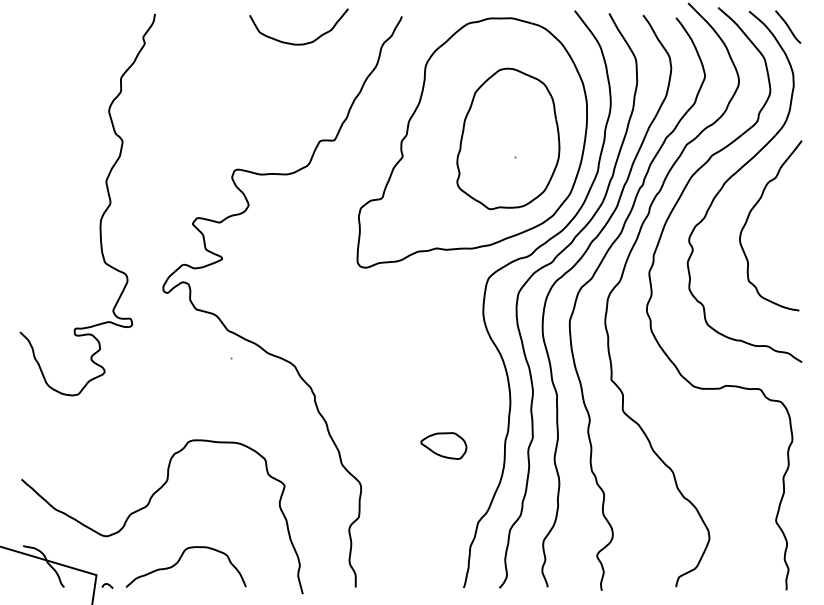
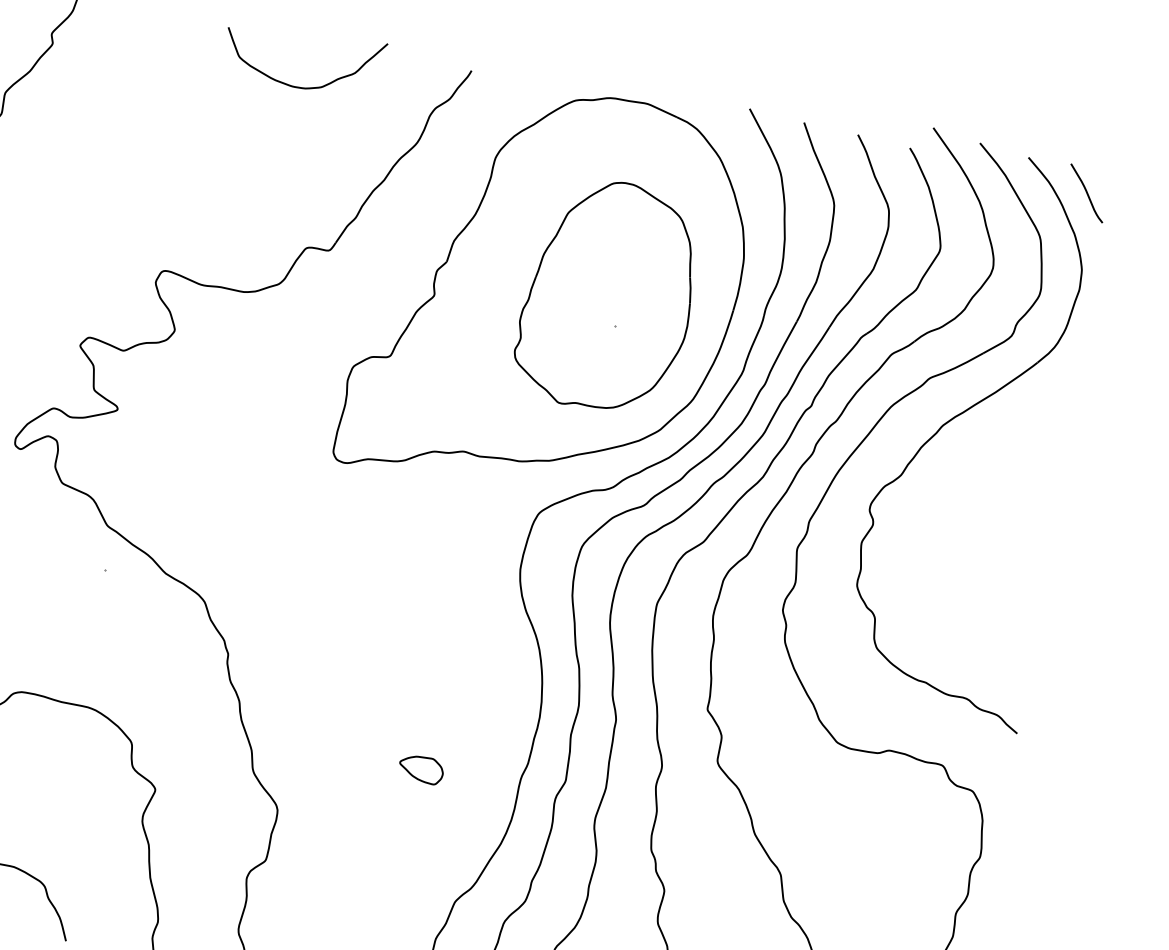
curve: (748, 219) -> (970, 490), removed
part: (443, 445) -> (420, 768), size x0.6

